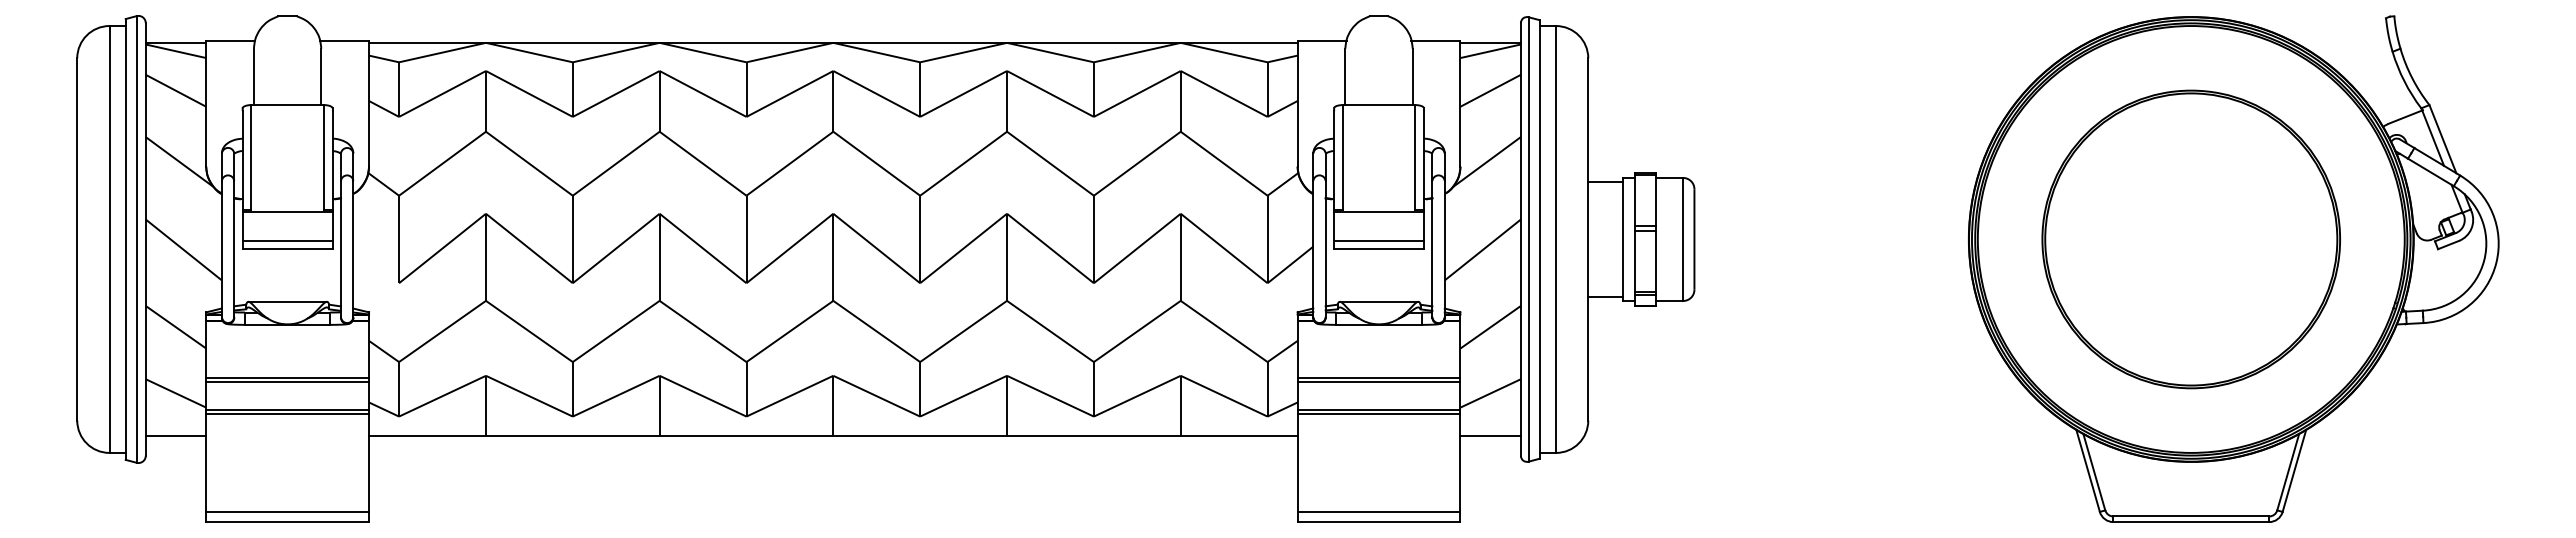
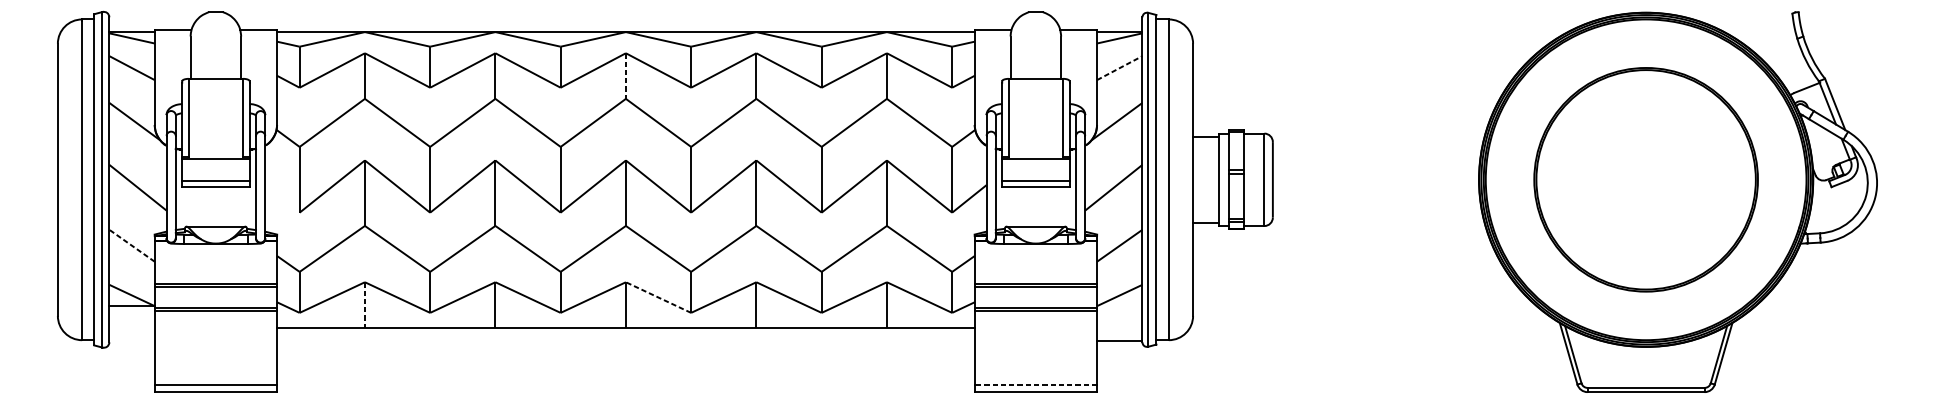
line: (1491, 90) -> (1120, 67), solid -> dashed
line: (833, 101) -> (626, 76), solid -> dashed
line: (175, 327) -> (131, 245), solid -> dashed
line: (876, 396) -> (658, 297), solid -> dashed
line: (485, 406) -> (364, 305), solid -> dashed
line: (175, 436) -> (131, 306), moved
line: (1490, 436) -> (1119, 341), moved
line: (1378, 511) -> (1035, 384), solid -> dashed

